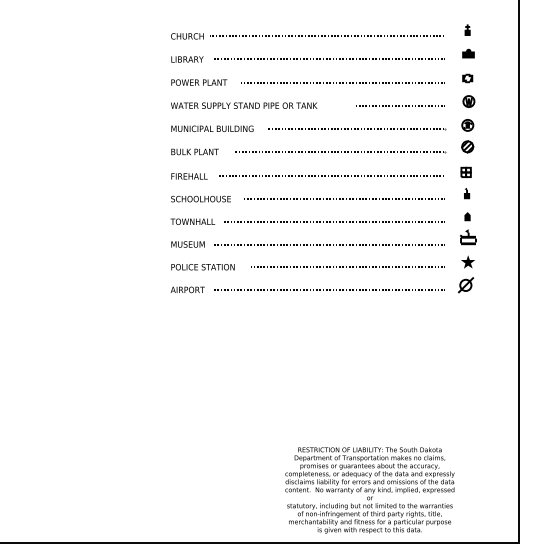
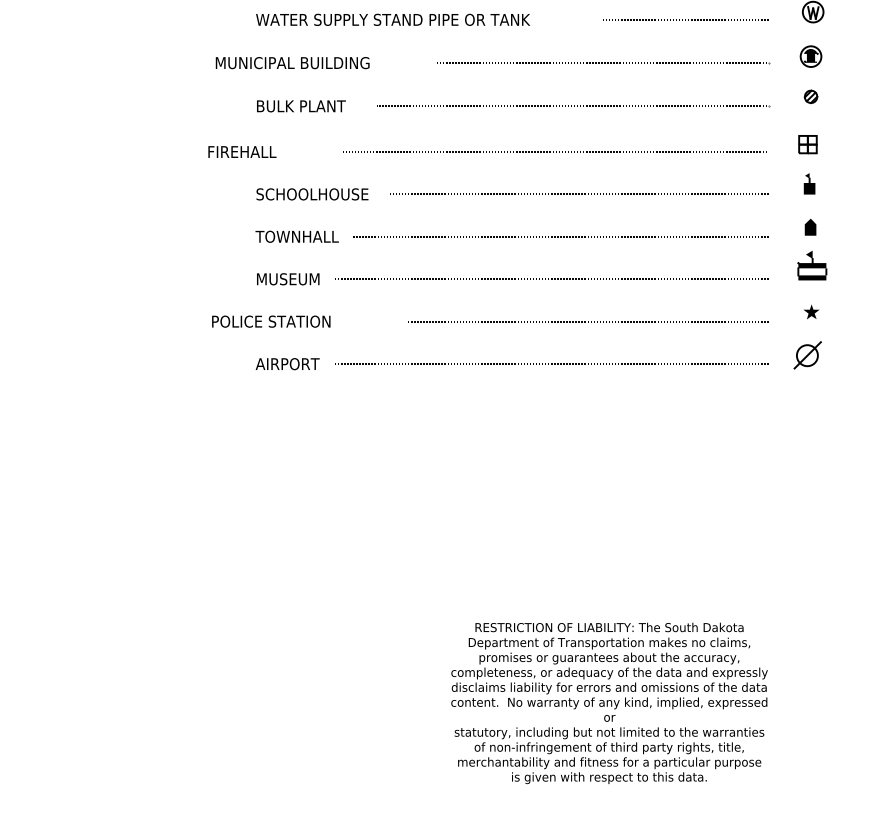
text: (212, 128) -> (292, 62), moved
part: (467, 146) -> (810, 96), size x0.6
text: (189, 176) -> (242, 152), moved
part: (467, 261) -> (810, 311), size x0.6
text: (202, 267) -> (270, 322), moved
part: (369, 490) -> (608, 703), moved

